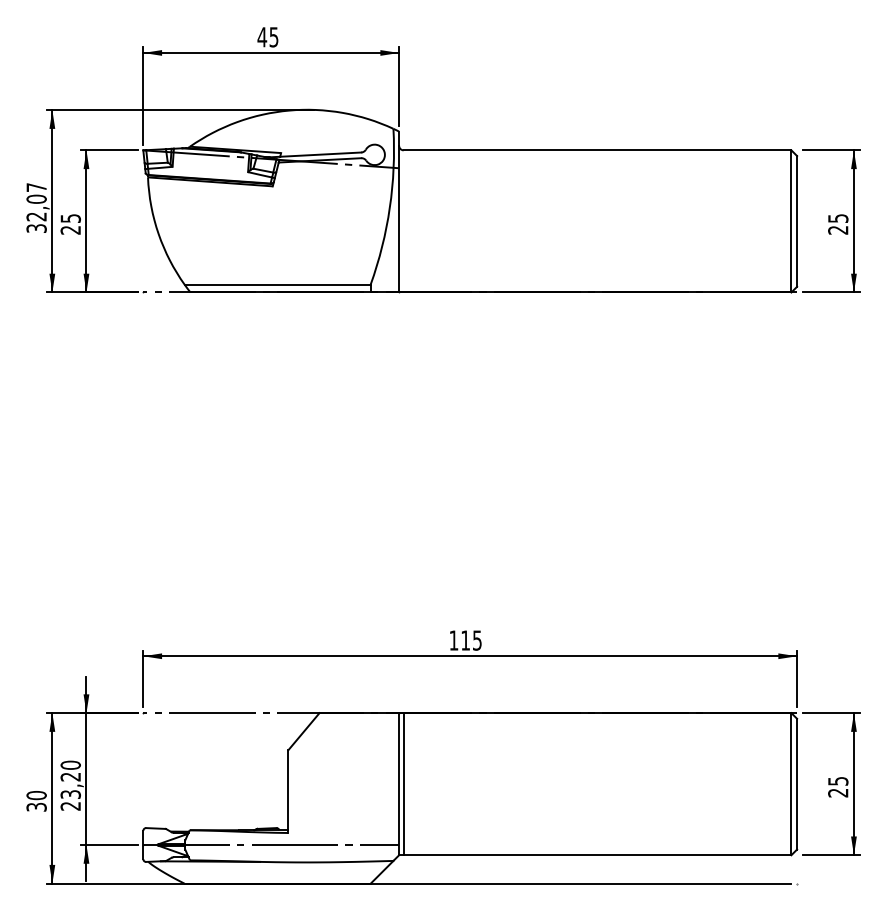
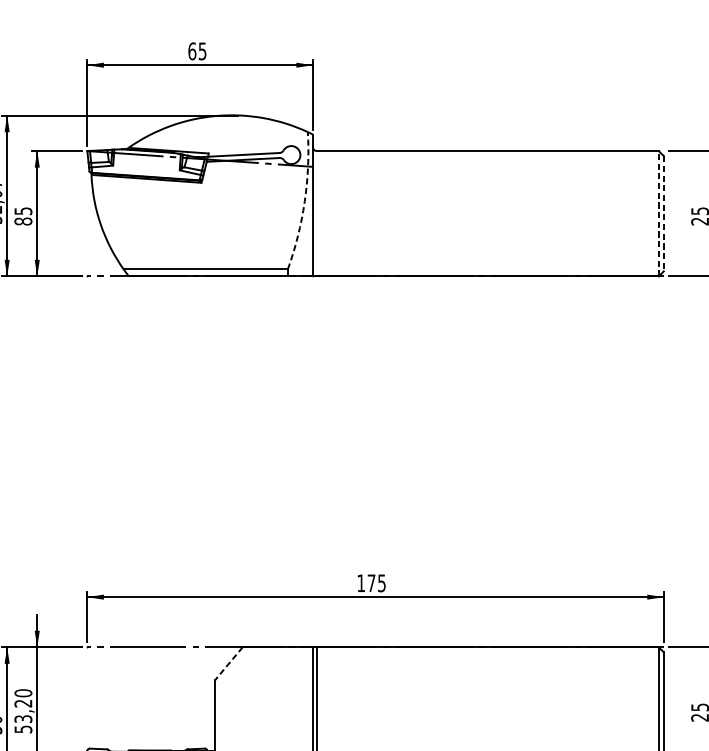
text: (262, 37) -> (192, 51), 45 -> 65
arc: (389, 207) -> (304, 201), solid -> dashed
line: (791, 220) -> (658, 212), solid -> dashed
line: (797, 221) -> (664, 213), solid -> dashed
text: (70, 229) -> (23, 220), 25 -> 85
text: (465, 640) -> (371, 583), 115 -> 175
line: (303, 732) -> (228, 664), solid -> dashed
text: (70, 806) -> (23, 729), 23,20 -> 53,20

